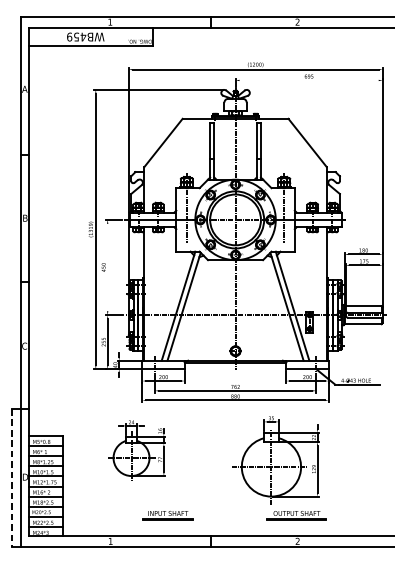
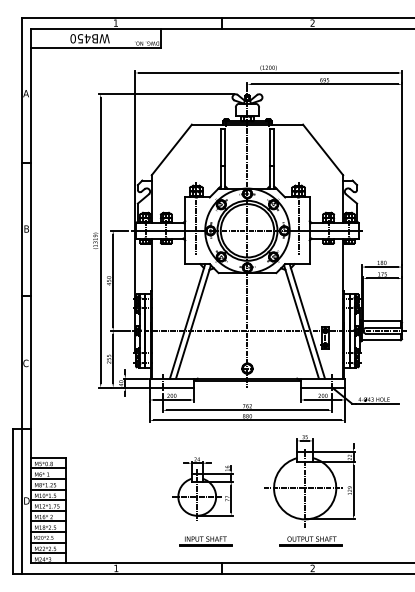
text: (69, 36) -> (73, 38), WB459 -> WB450
line: (308, 80) -> (324, 84), added
line: (107, 267) -> (113, 280), added
part: (136, 450) -> (202, 488), moved
part: (275, 460) -> (309, 481), moved
line: (11, 478) -> (12, 502), dashed -> solid
part: (167, 515) -> (205, 541), moved

